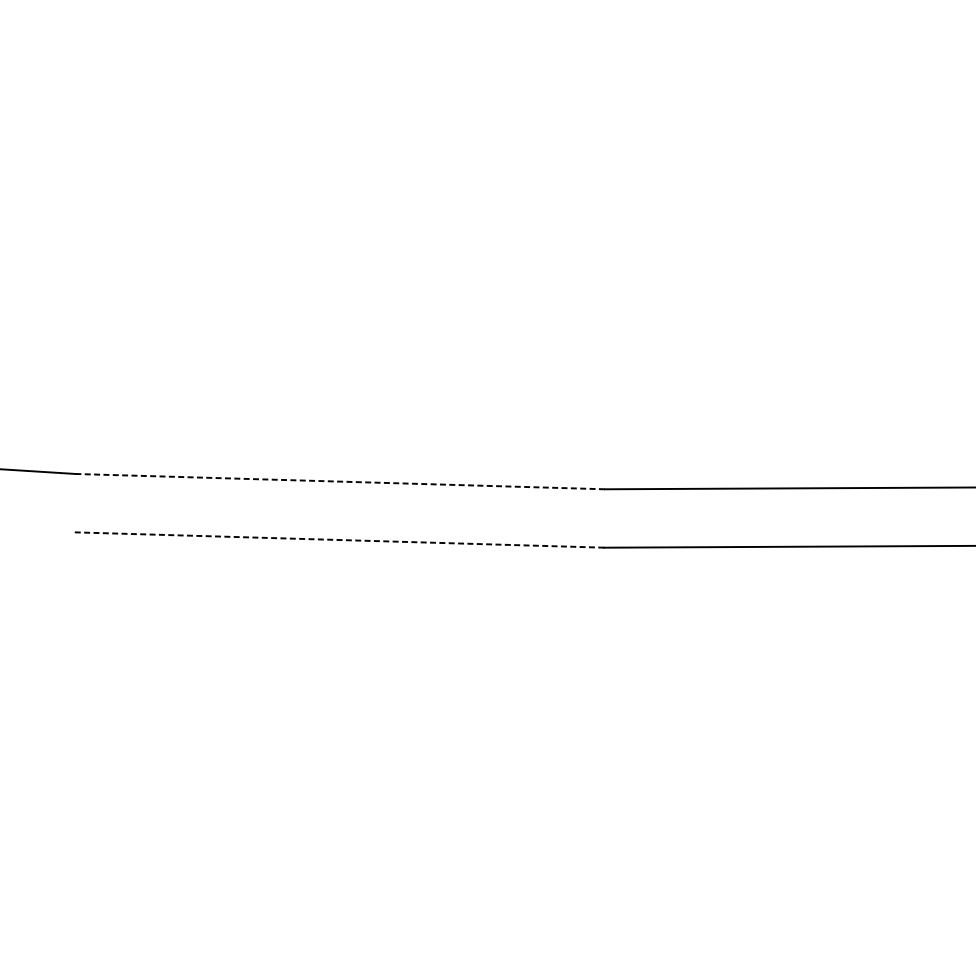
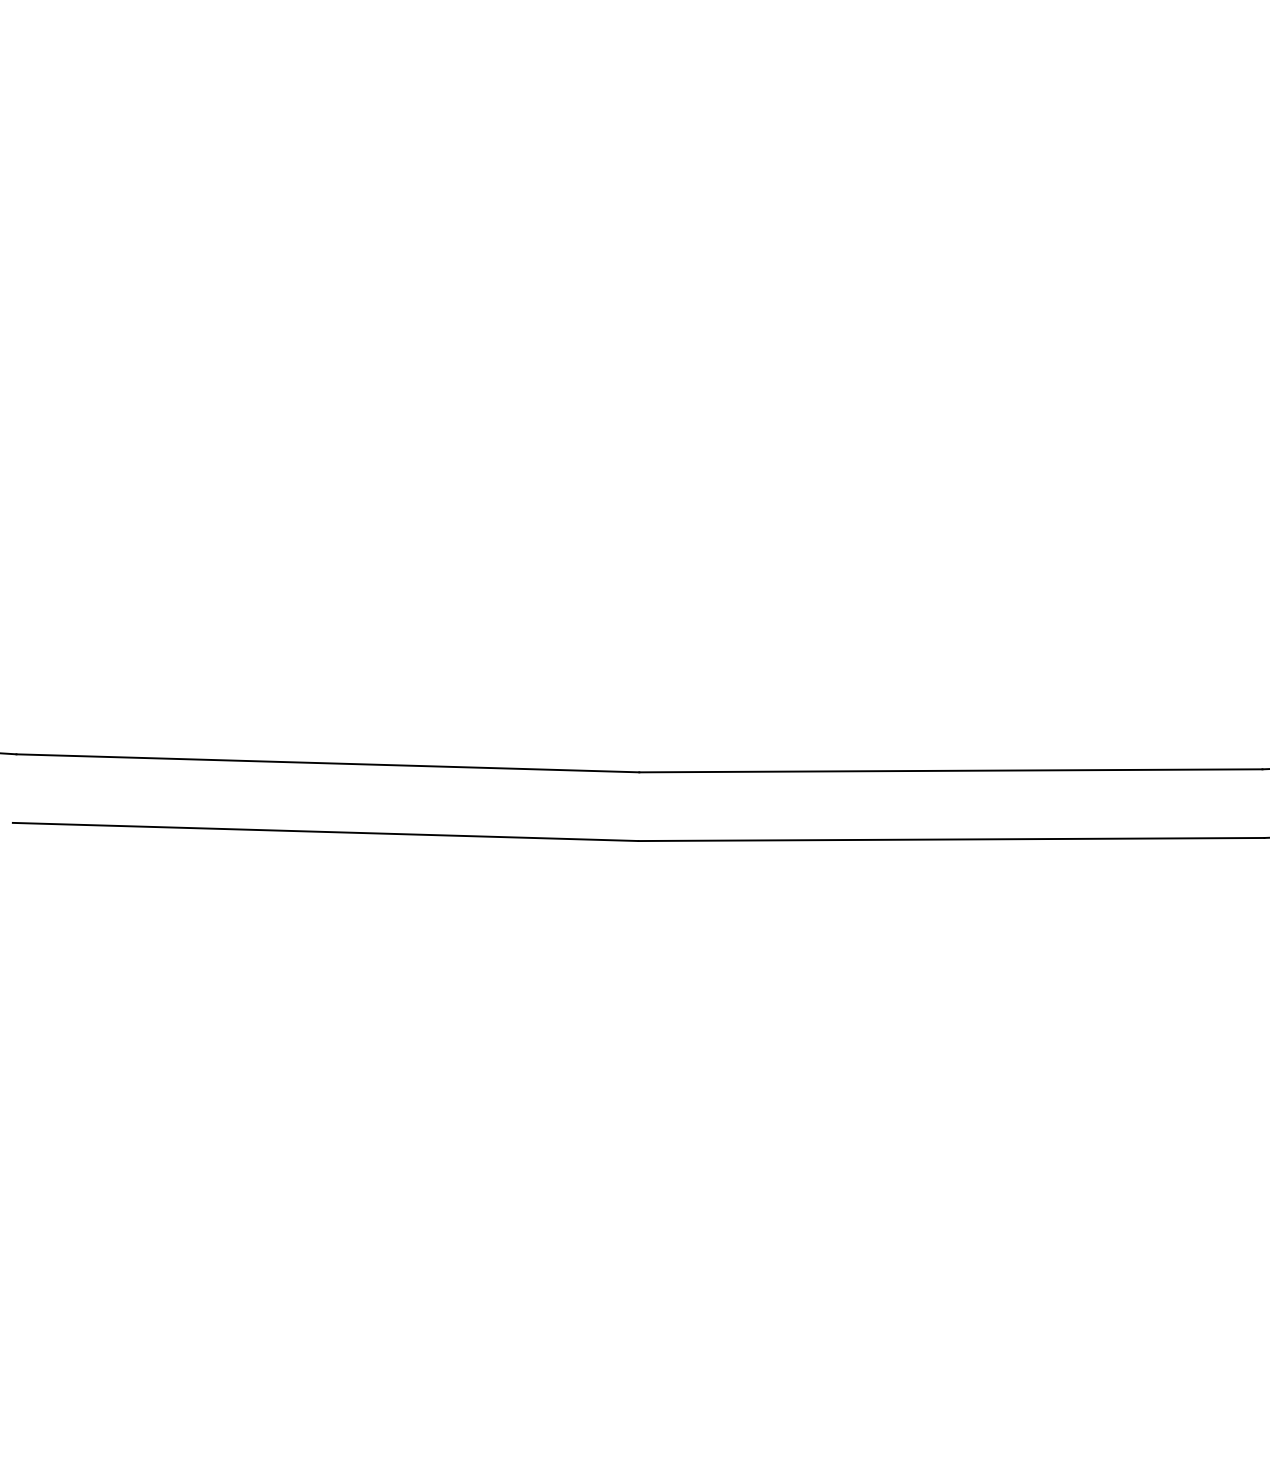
line: (339, 481) -> (327, 763), dashed -> solid
line: (338, 539) -> (325, 831), dashed -> solid

